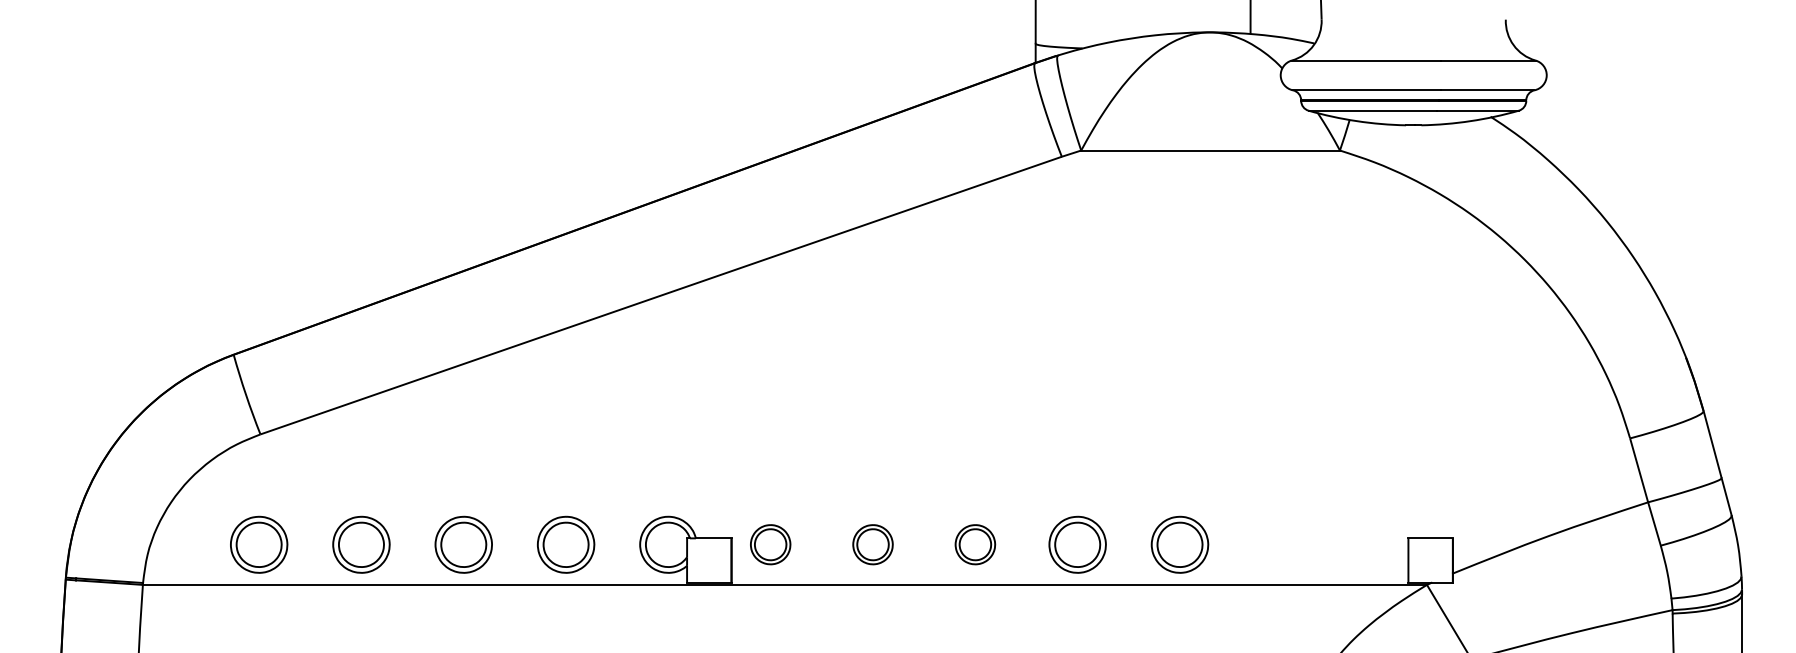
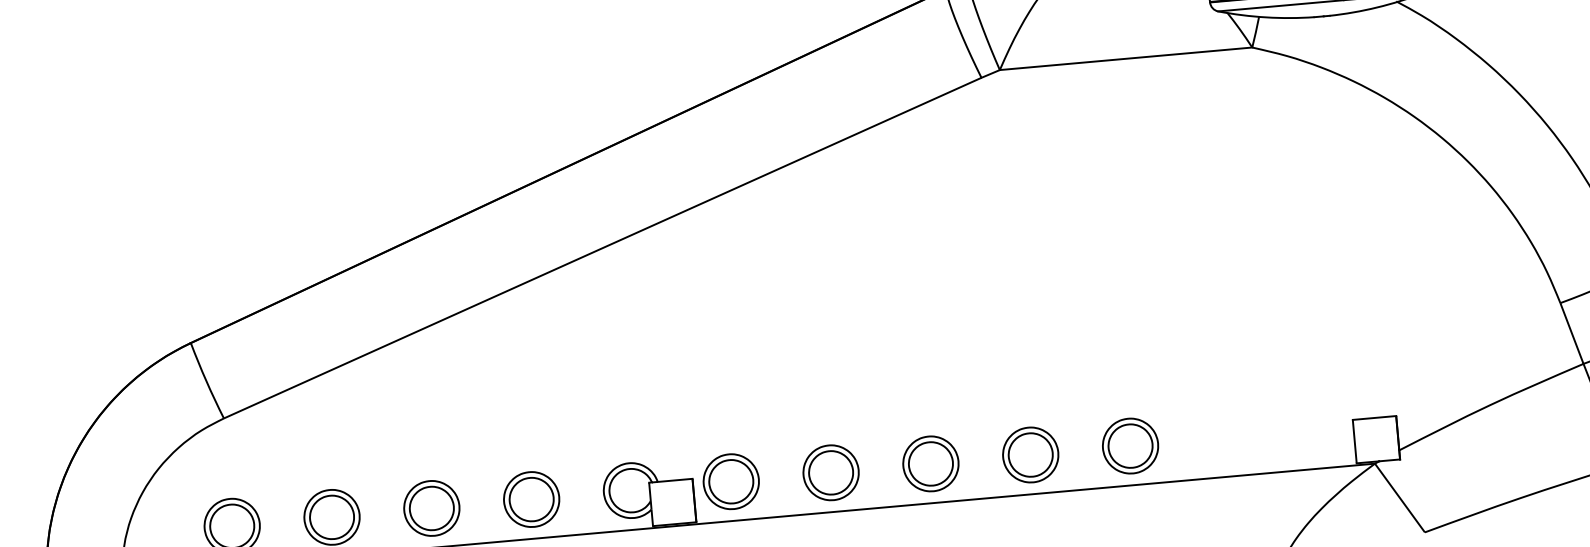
part: (770, 544) -> (731, 481), size x1.43
part: (872, 544) -> (830, 472), size x1.43
part: (975, 544) -> (931, 463), size x1.43

